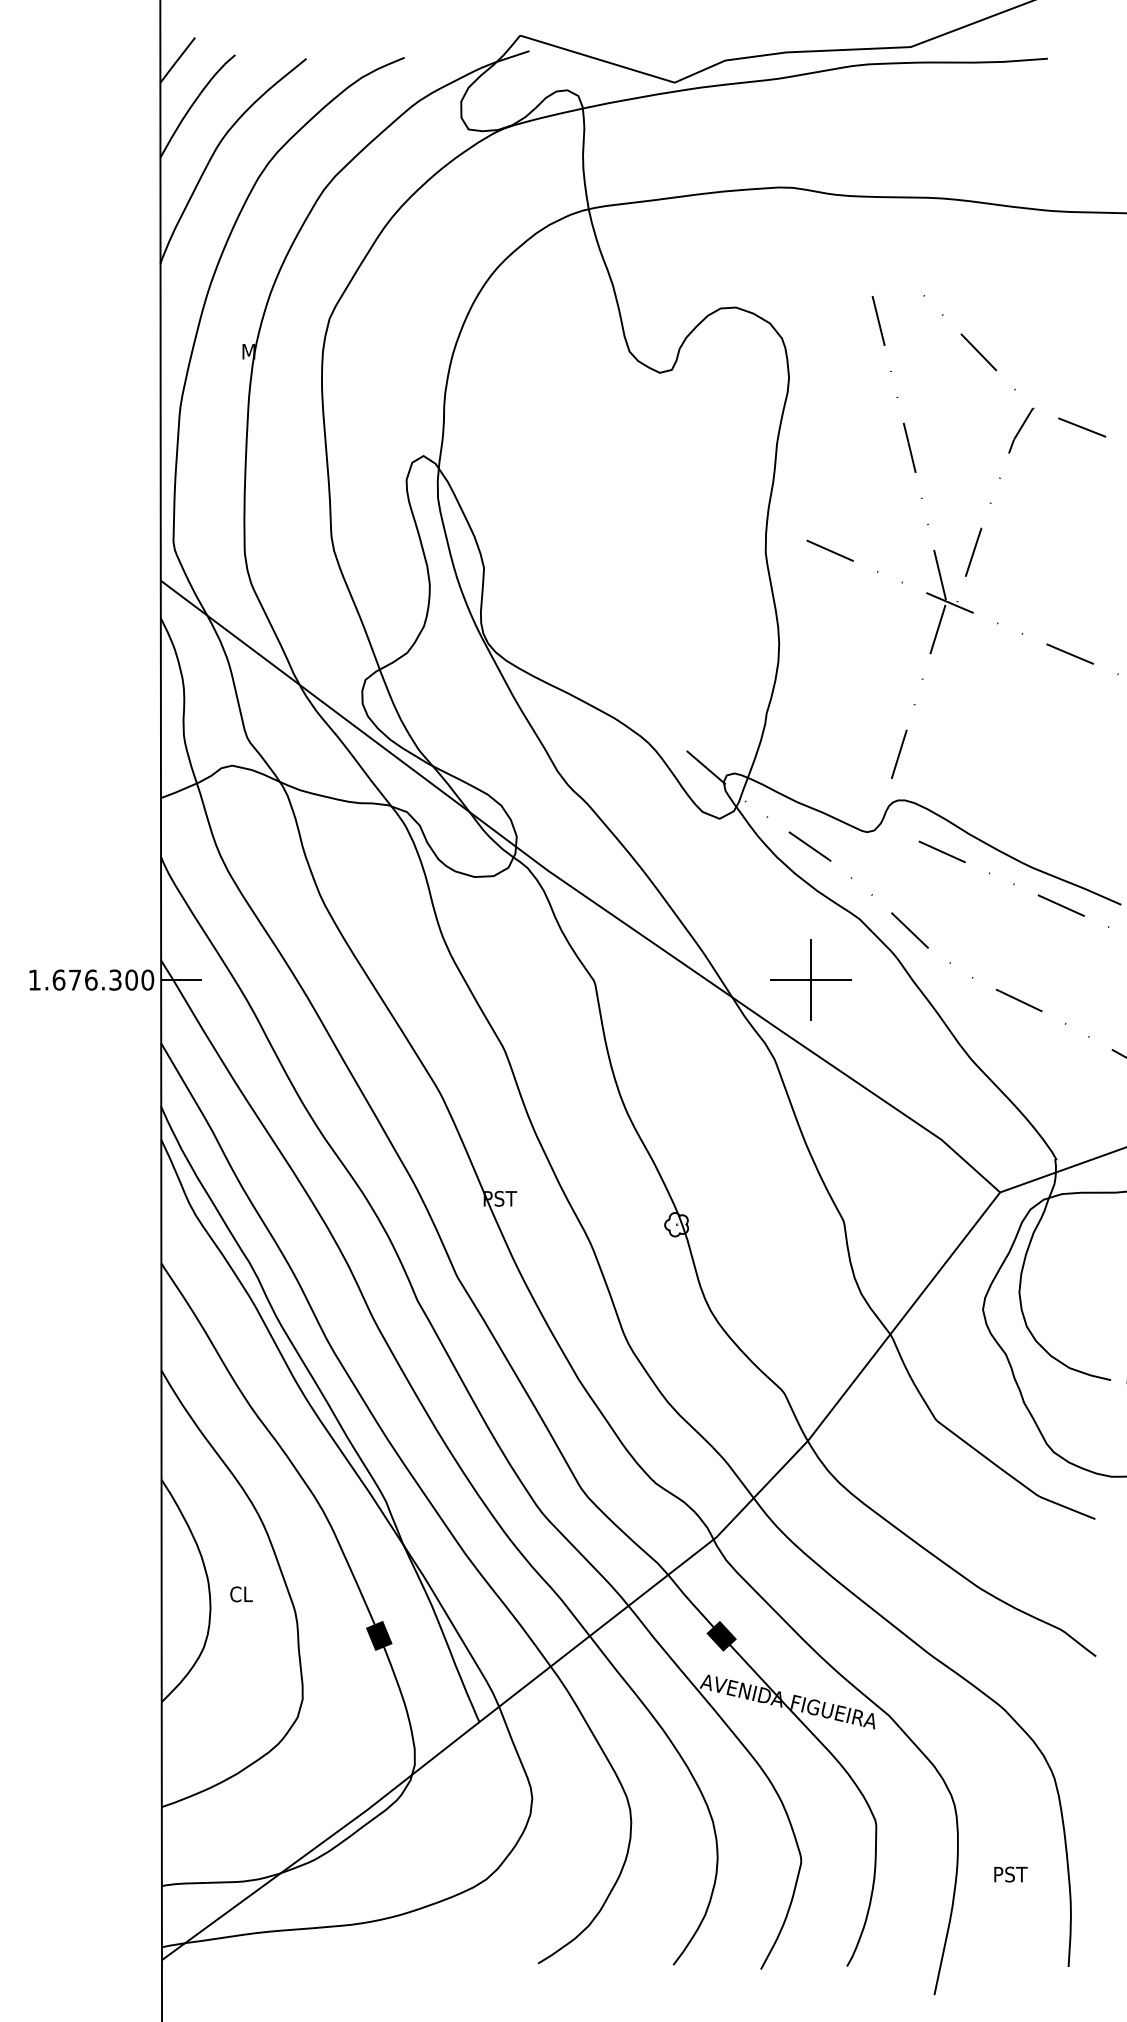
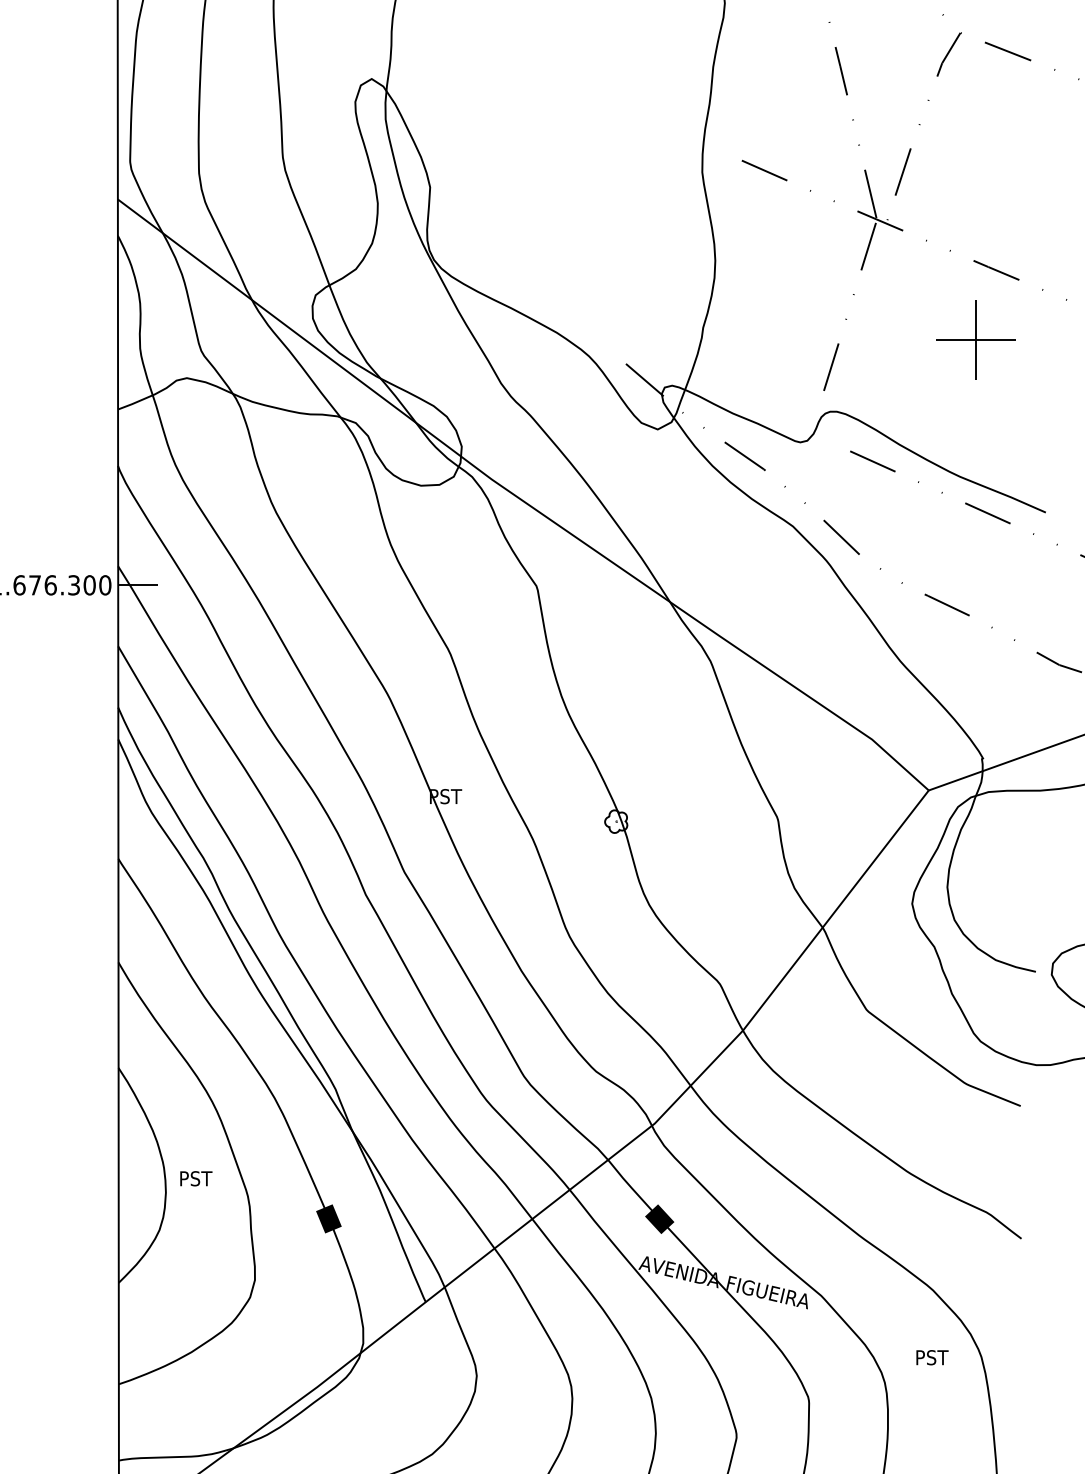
part: (810, 979) -> (975, 339), moved
text: (241, 1594) -> (195, 1178), CL -> PST
text: (1010, 1874) -> (932, 1357), moved

